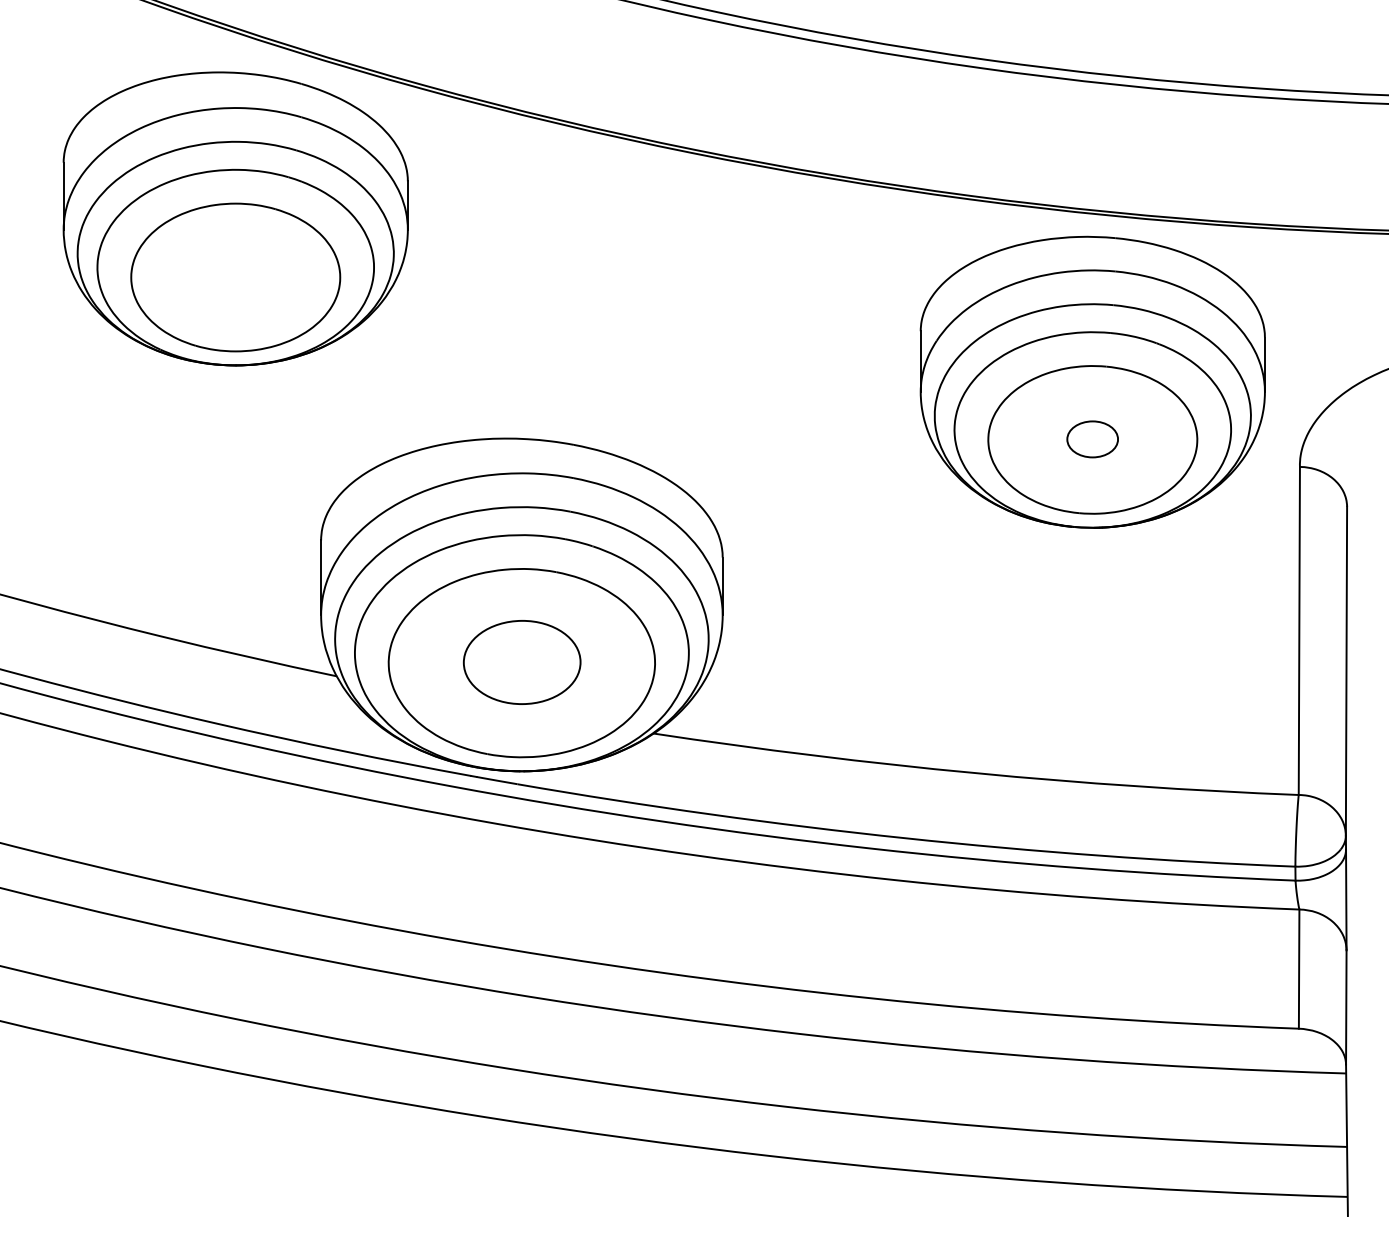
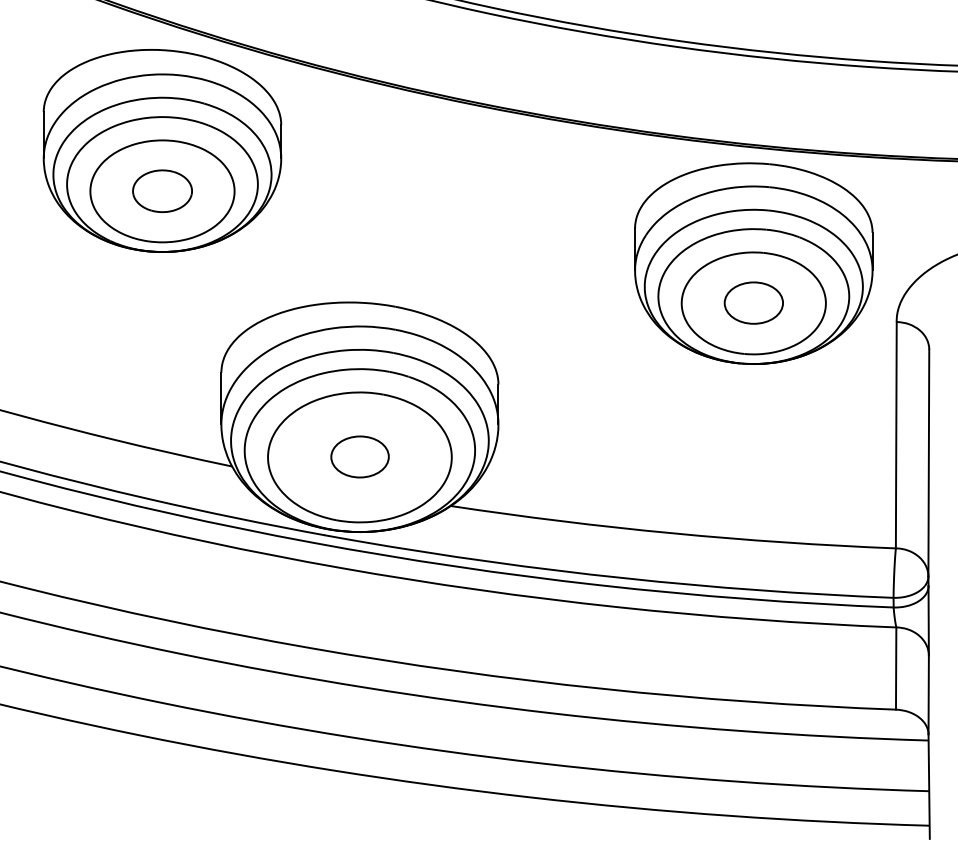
part: (235, 276) -> (162, 190), added
part: (1092, 438) -> (753, 302), size x1.67
part: (521, 661) -> (359, 456), size x0.71

